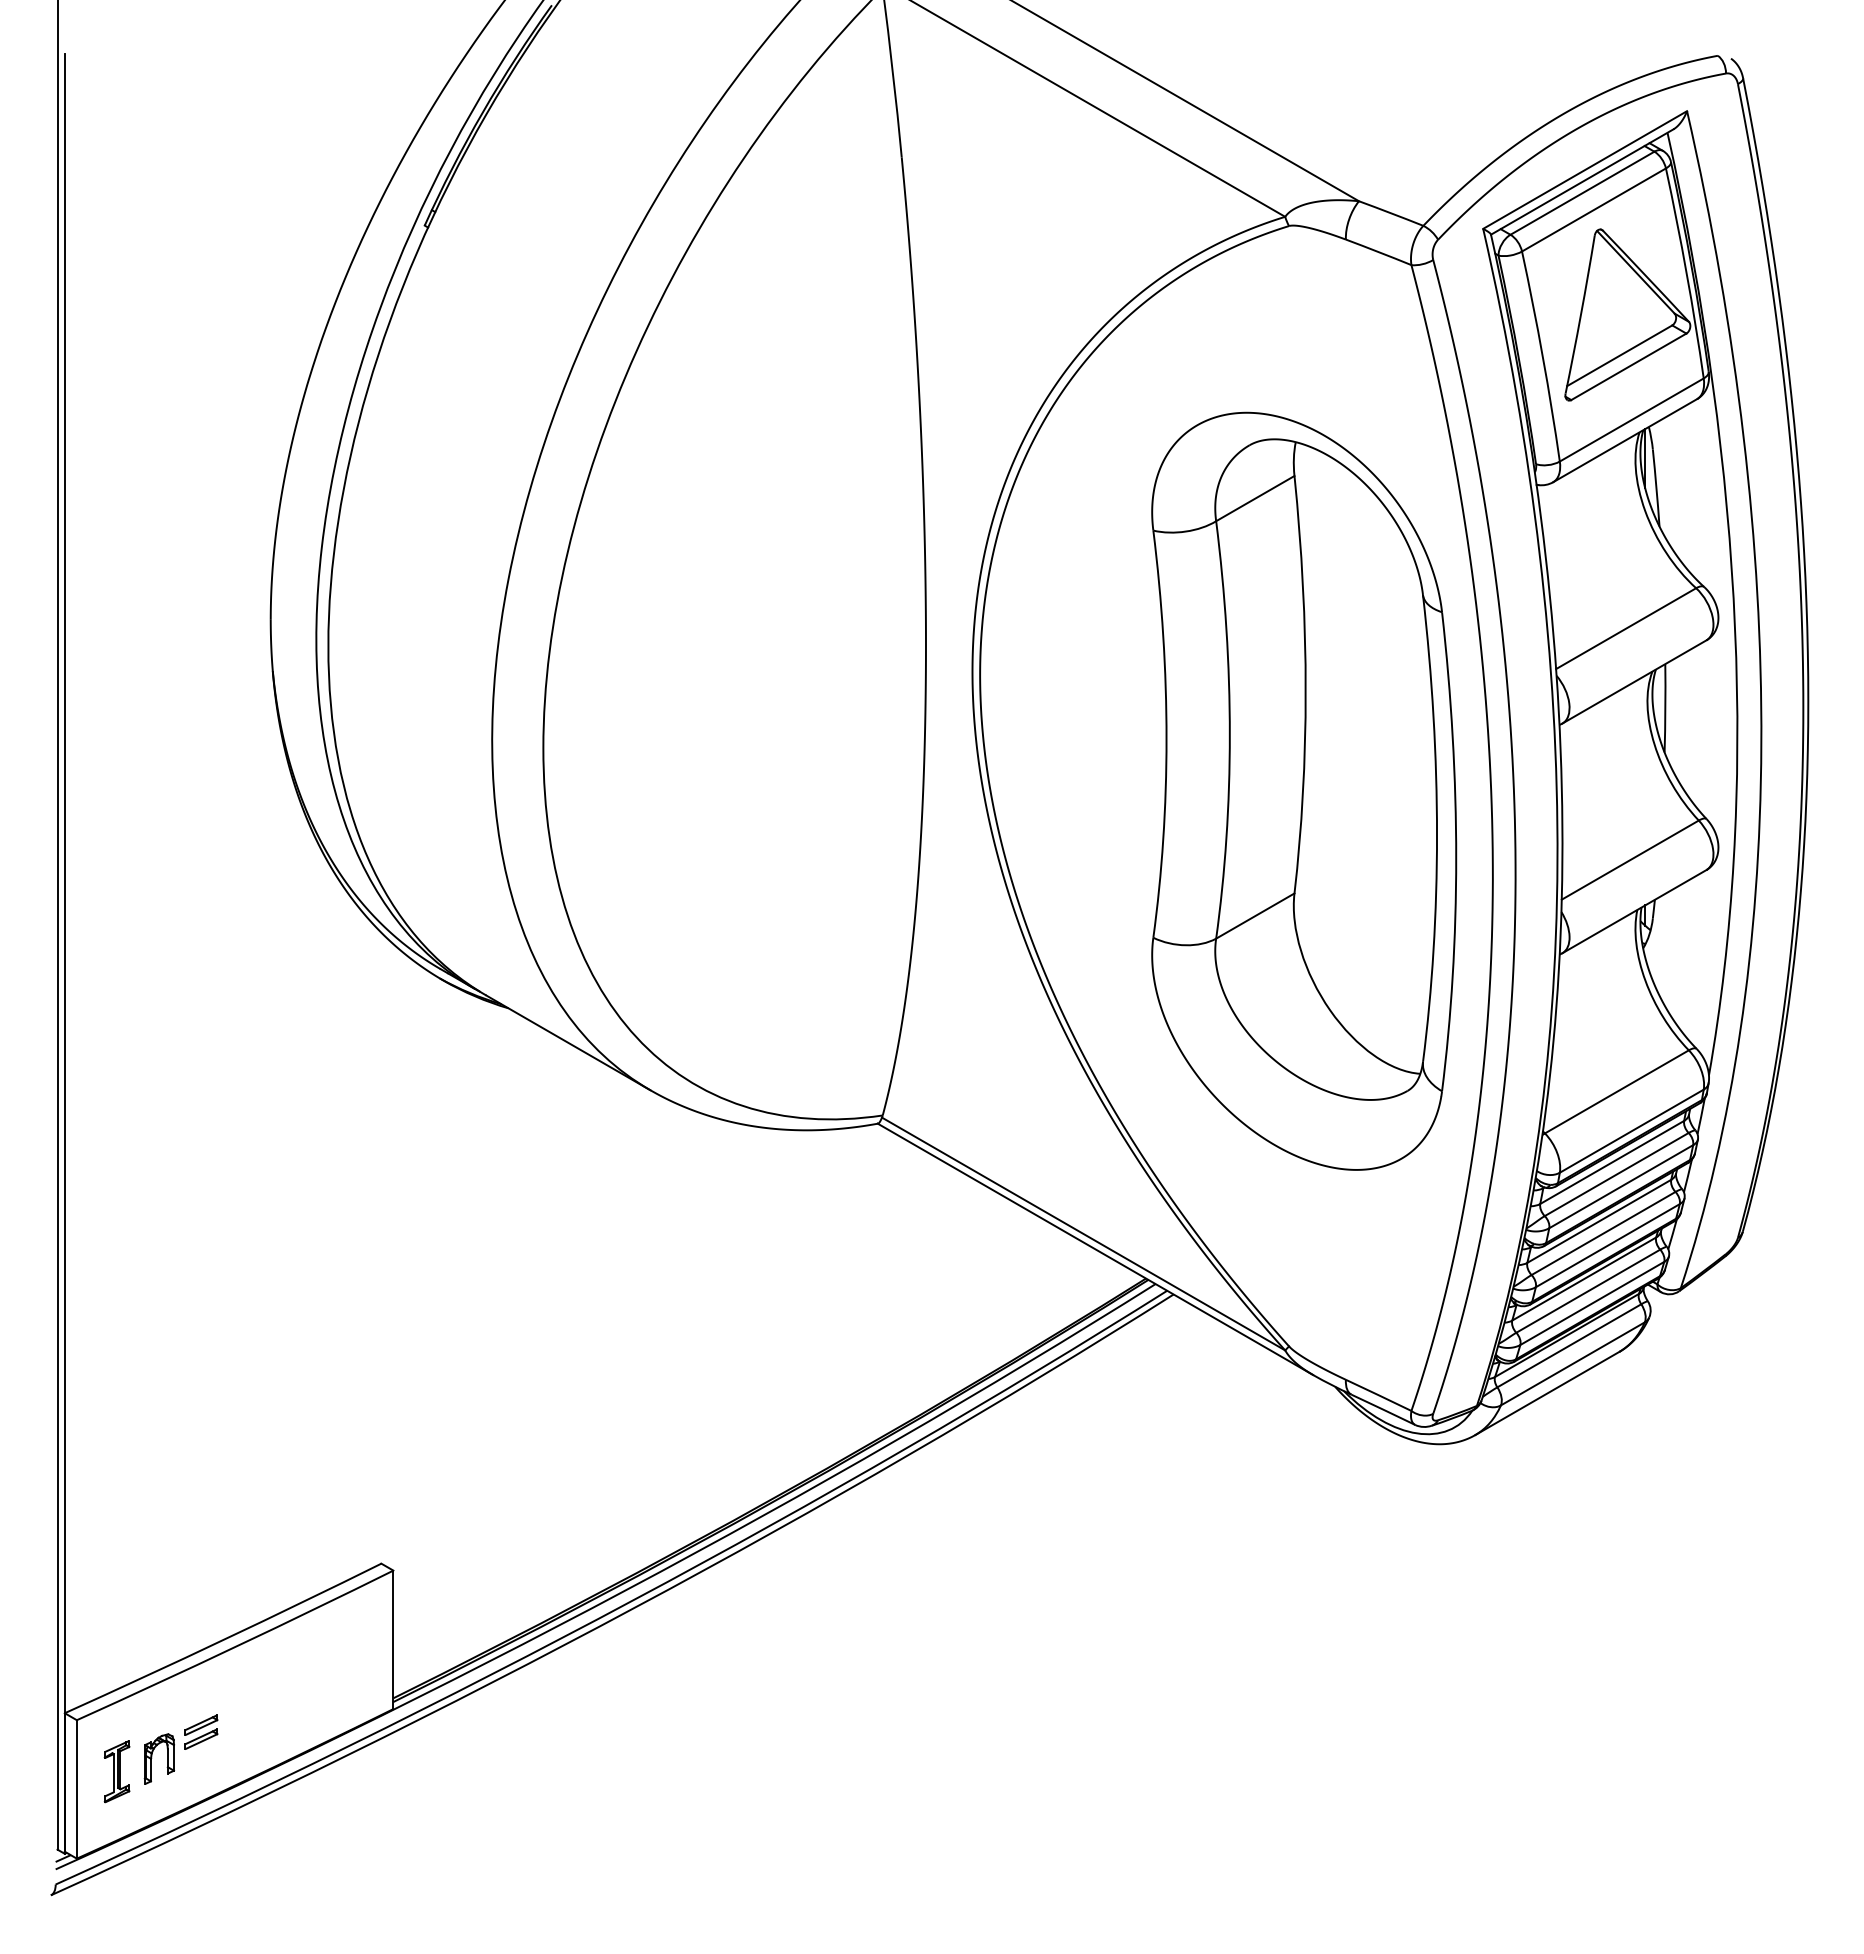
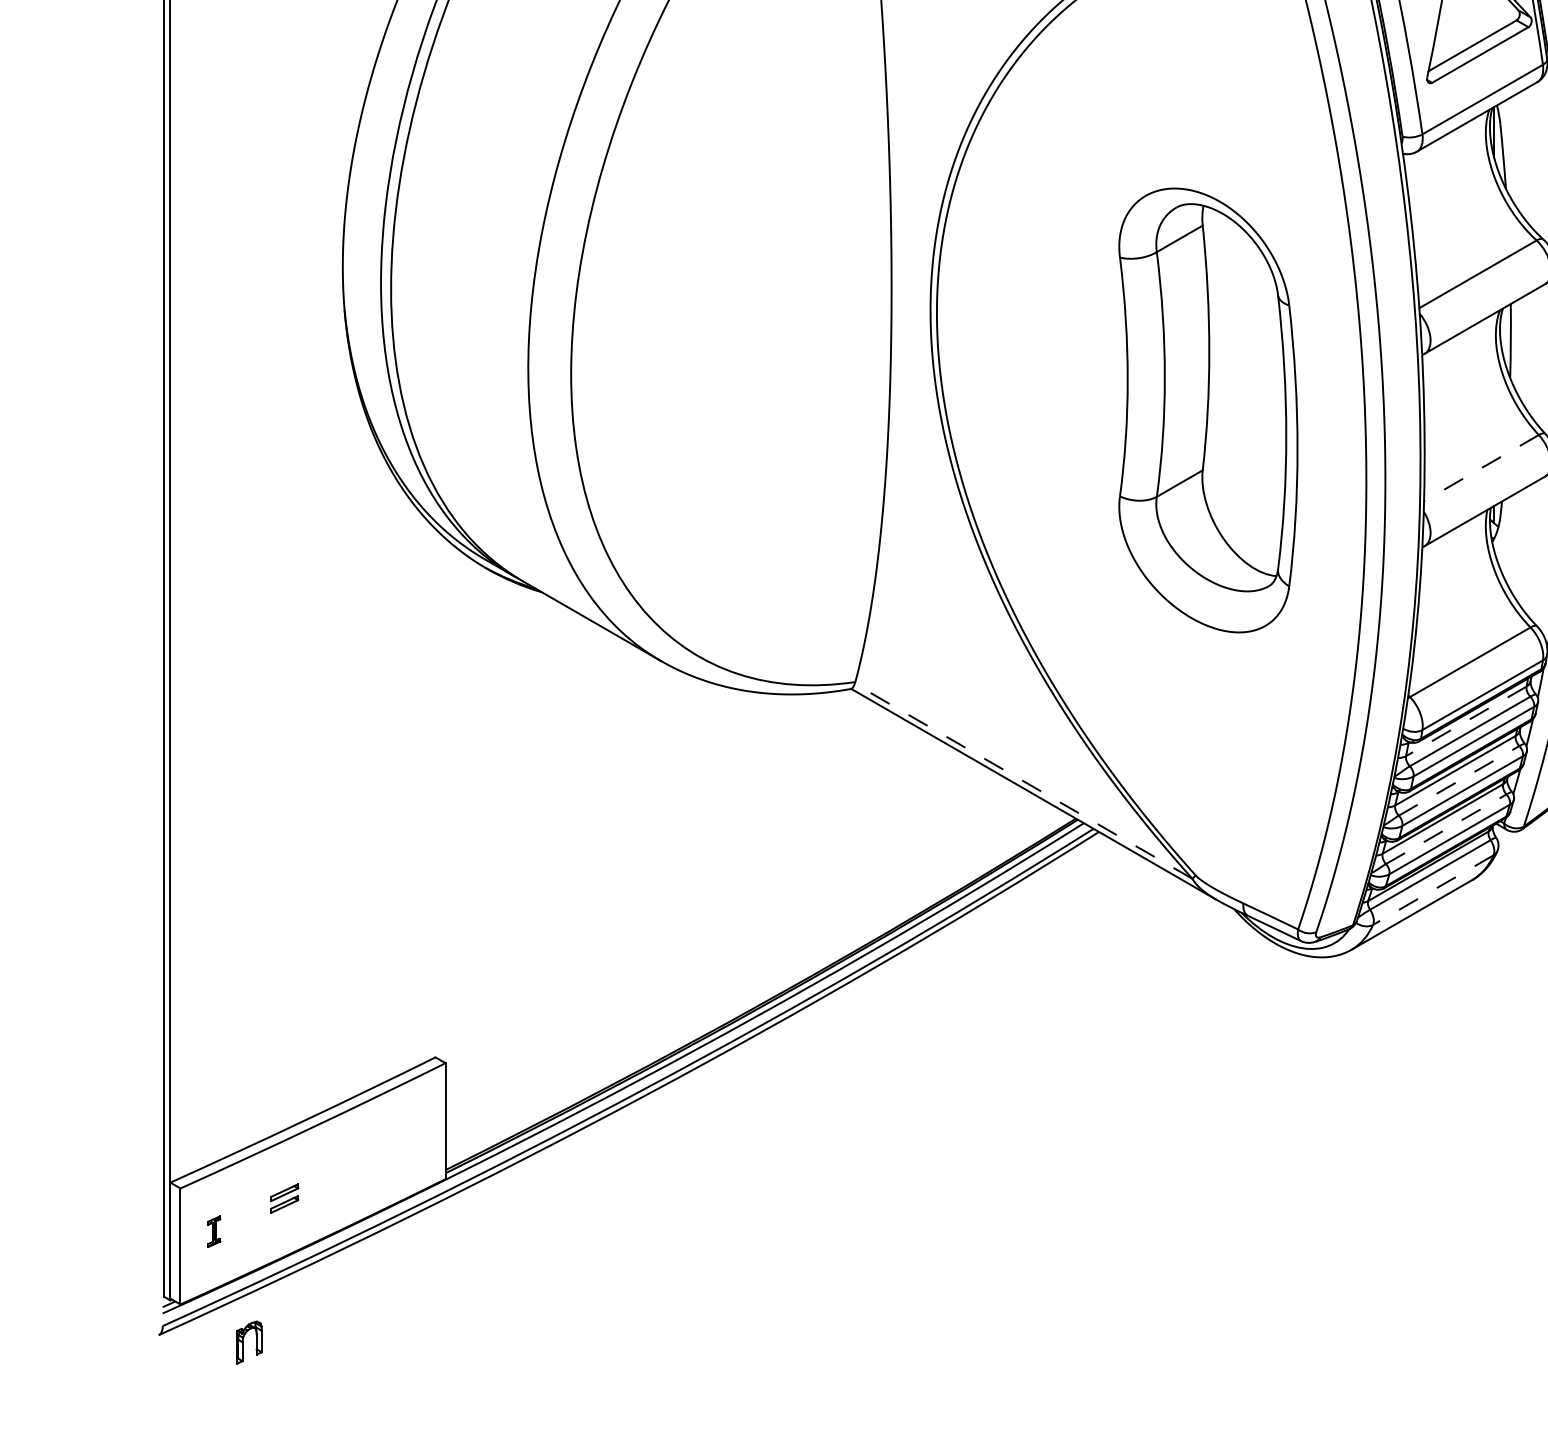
part: (1304, 790) -> (1208, 409), size x0.7
line: (1629, 860) -> (1480, 468), solid -> dashed
line: (1611, 1162) -> (1465, 721), solid -> dashed
line: (1603, 1233) -> (1459, 780), solid -> dashed
line: (1083, 1234) -> (1023, 781), solid -> dashed
line: (1588, 1290) -> (1446, 828), solid -> dashed
line: (1572, 1364) -> (1433, 890), solid -> dashed
part: (152, 1758) -> (243, 1342), moved
part: (116, 1771) -> (213, 1231), size x0.6

